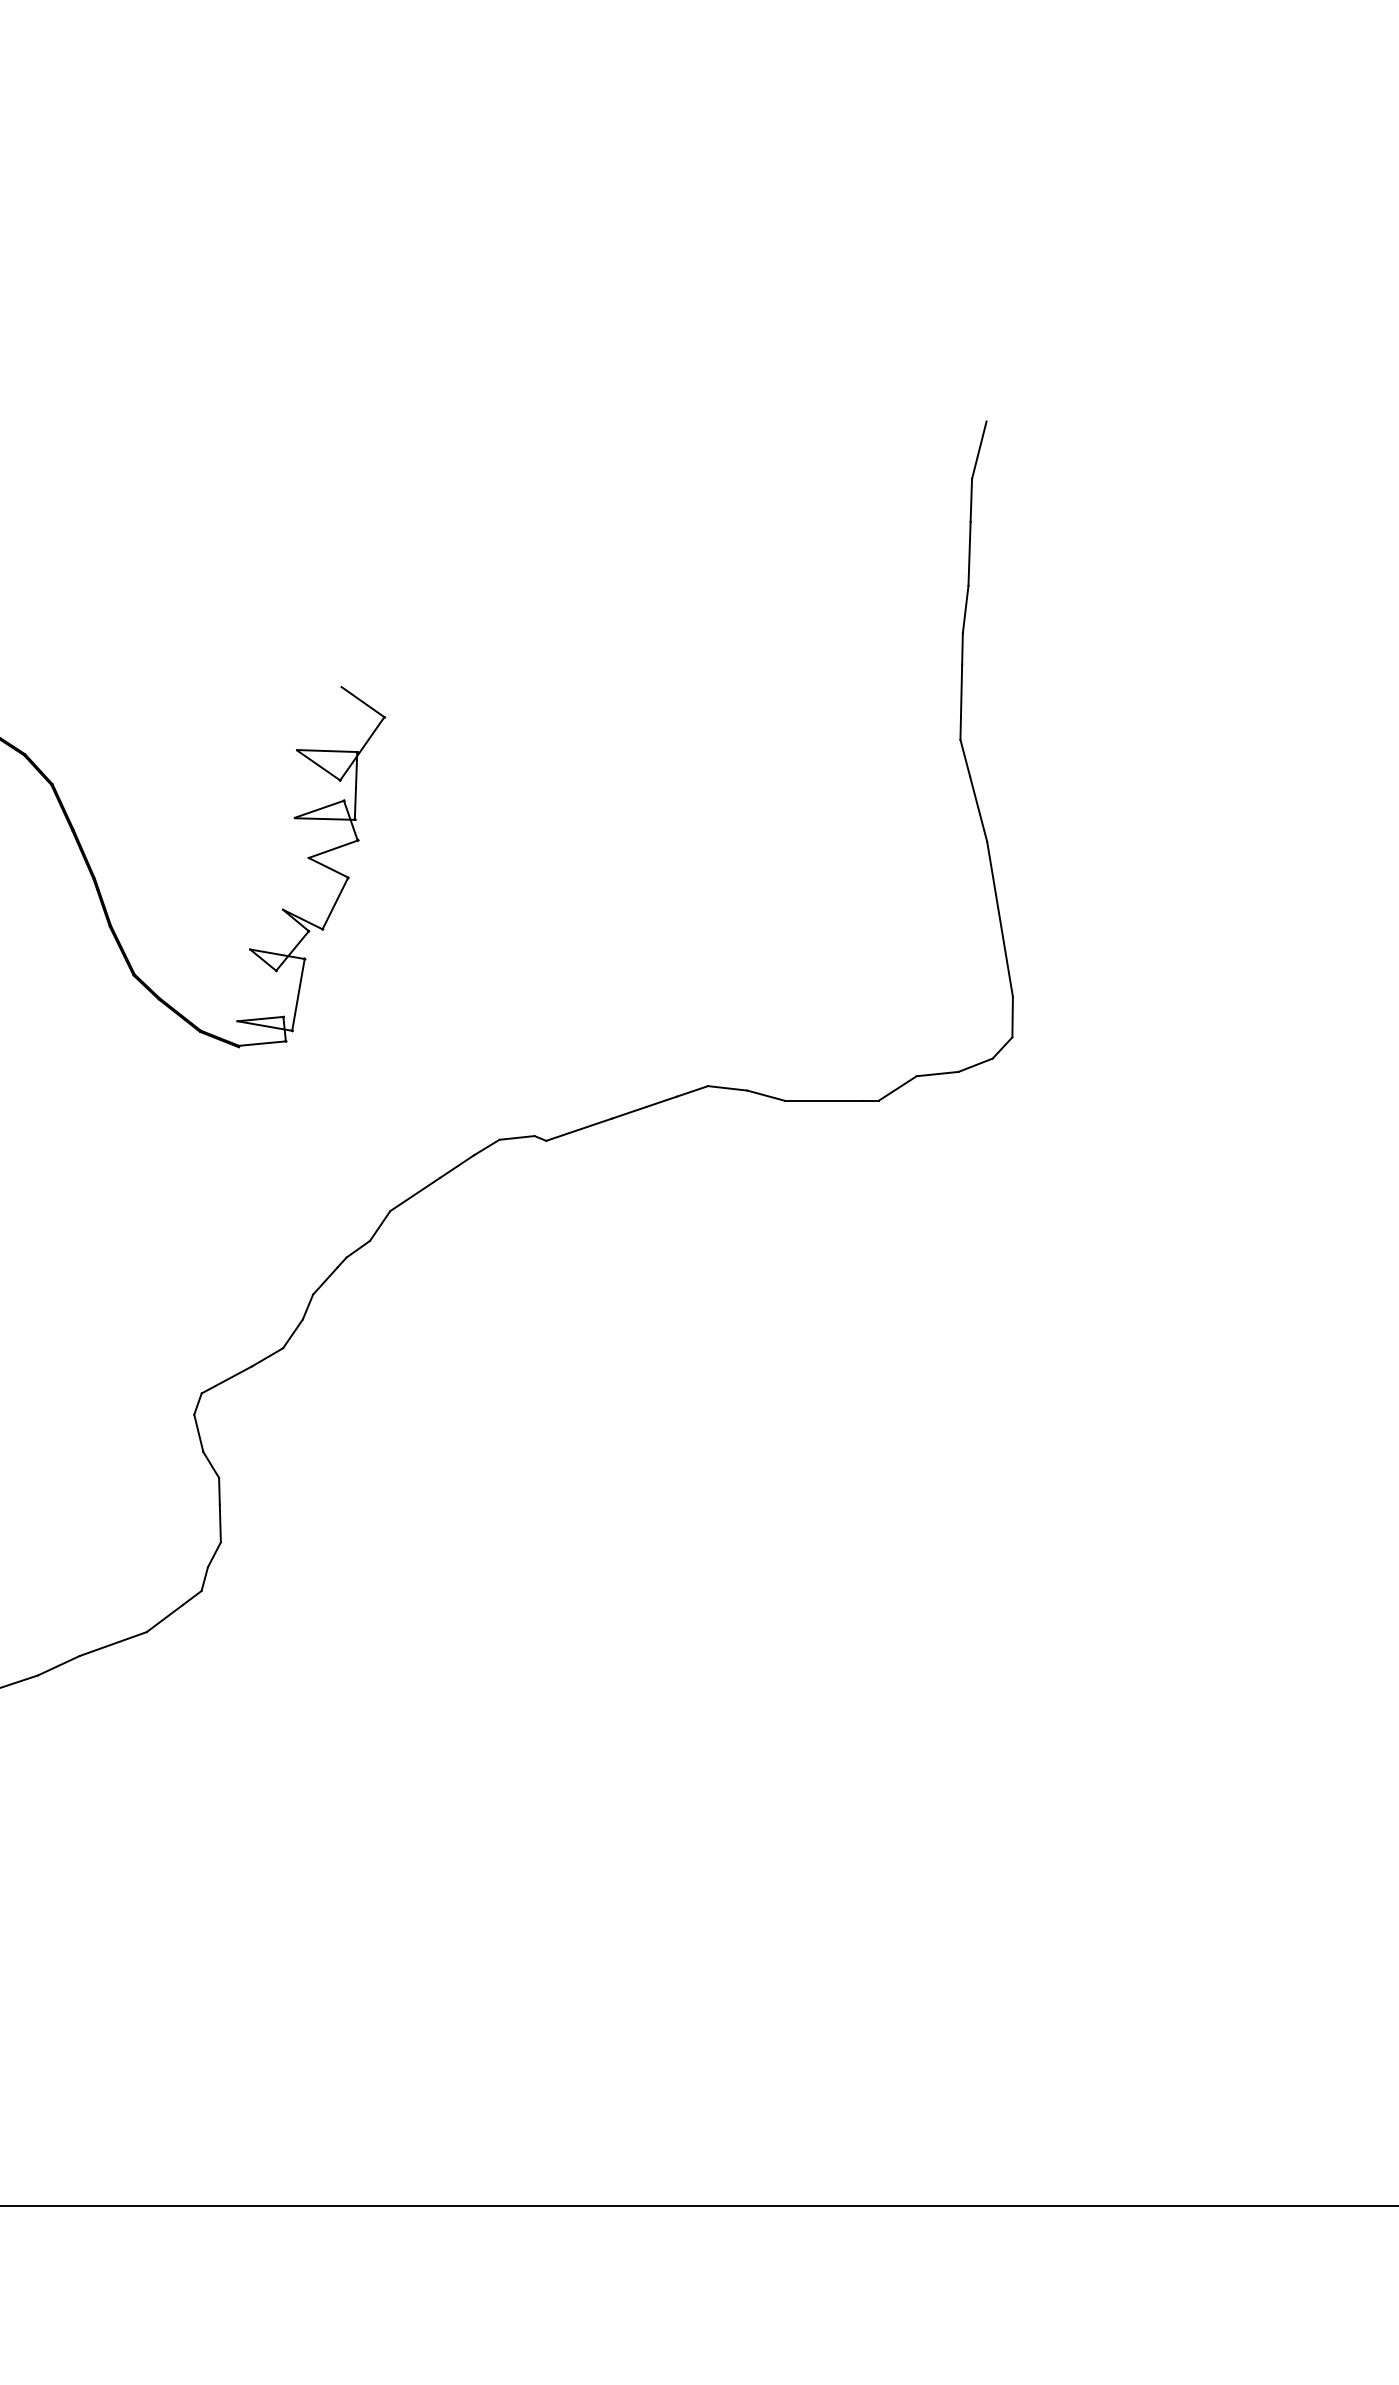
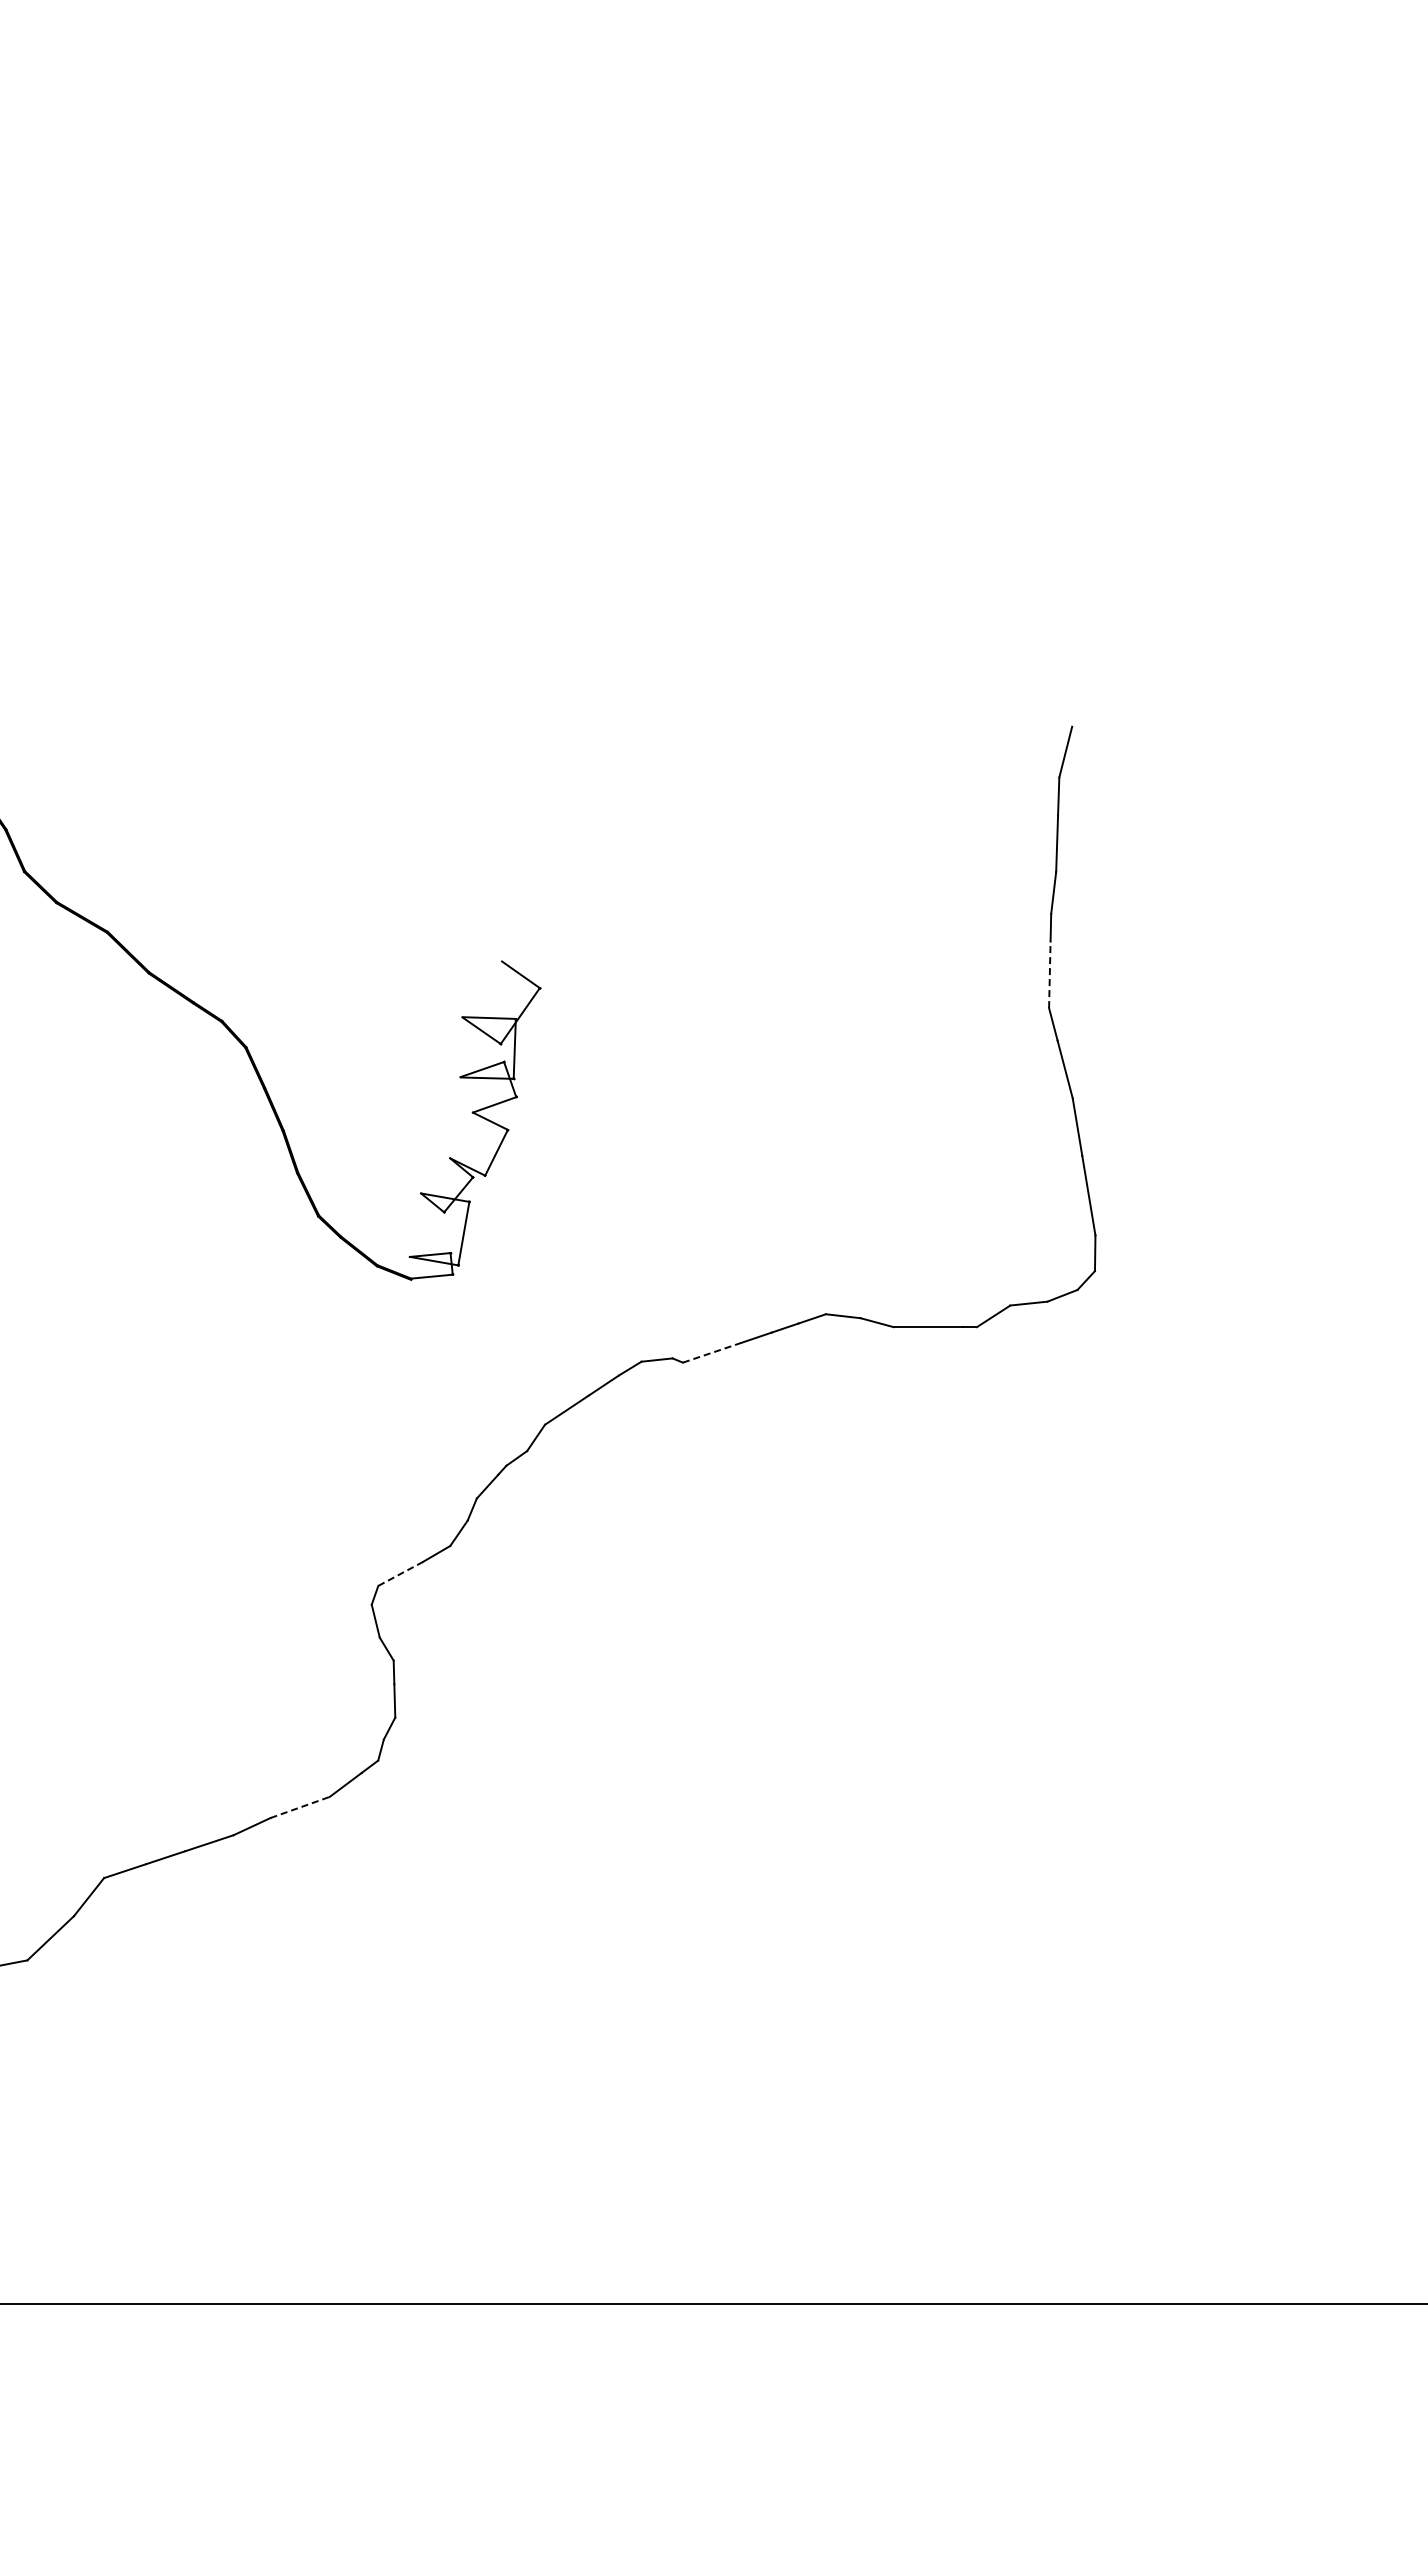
line: (960, 701) -> (1049, 974), solid -> dashed
line: (579, 1129) -> (712, 1352), solid -> dashed
line: (227, 1379) -> (401, 1573), solid -> dashed
line: (113, 1644) -> (300, 1807), solid -> dashed

